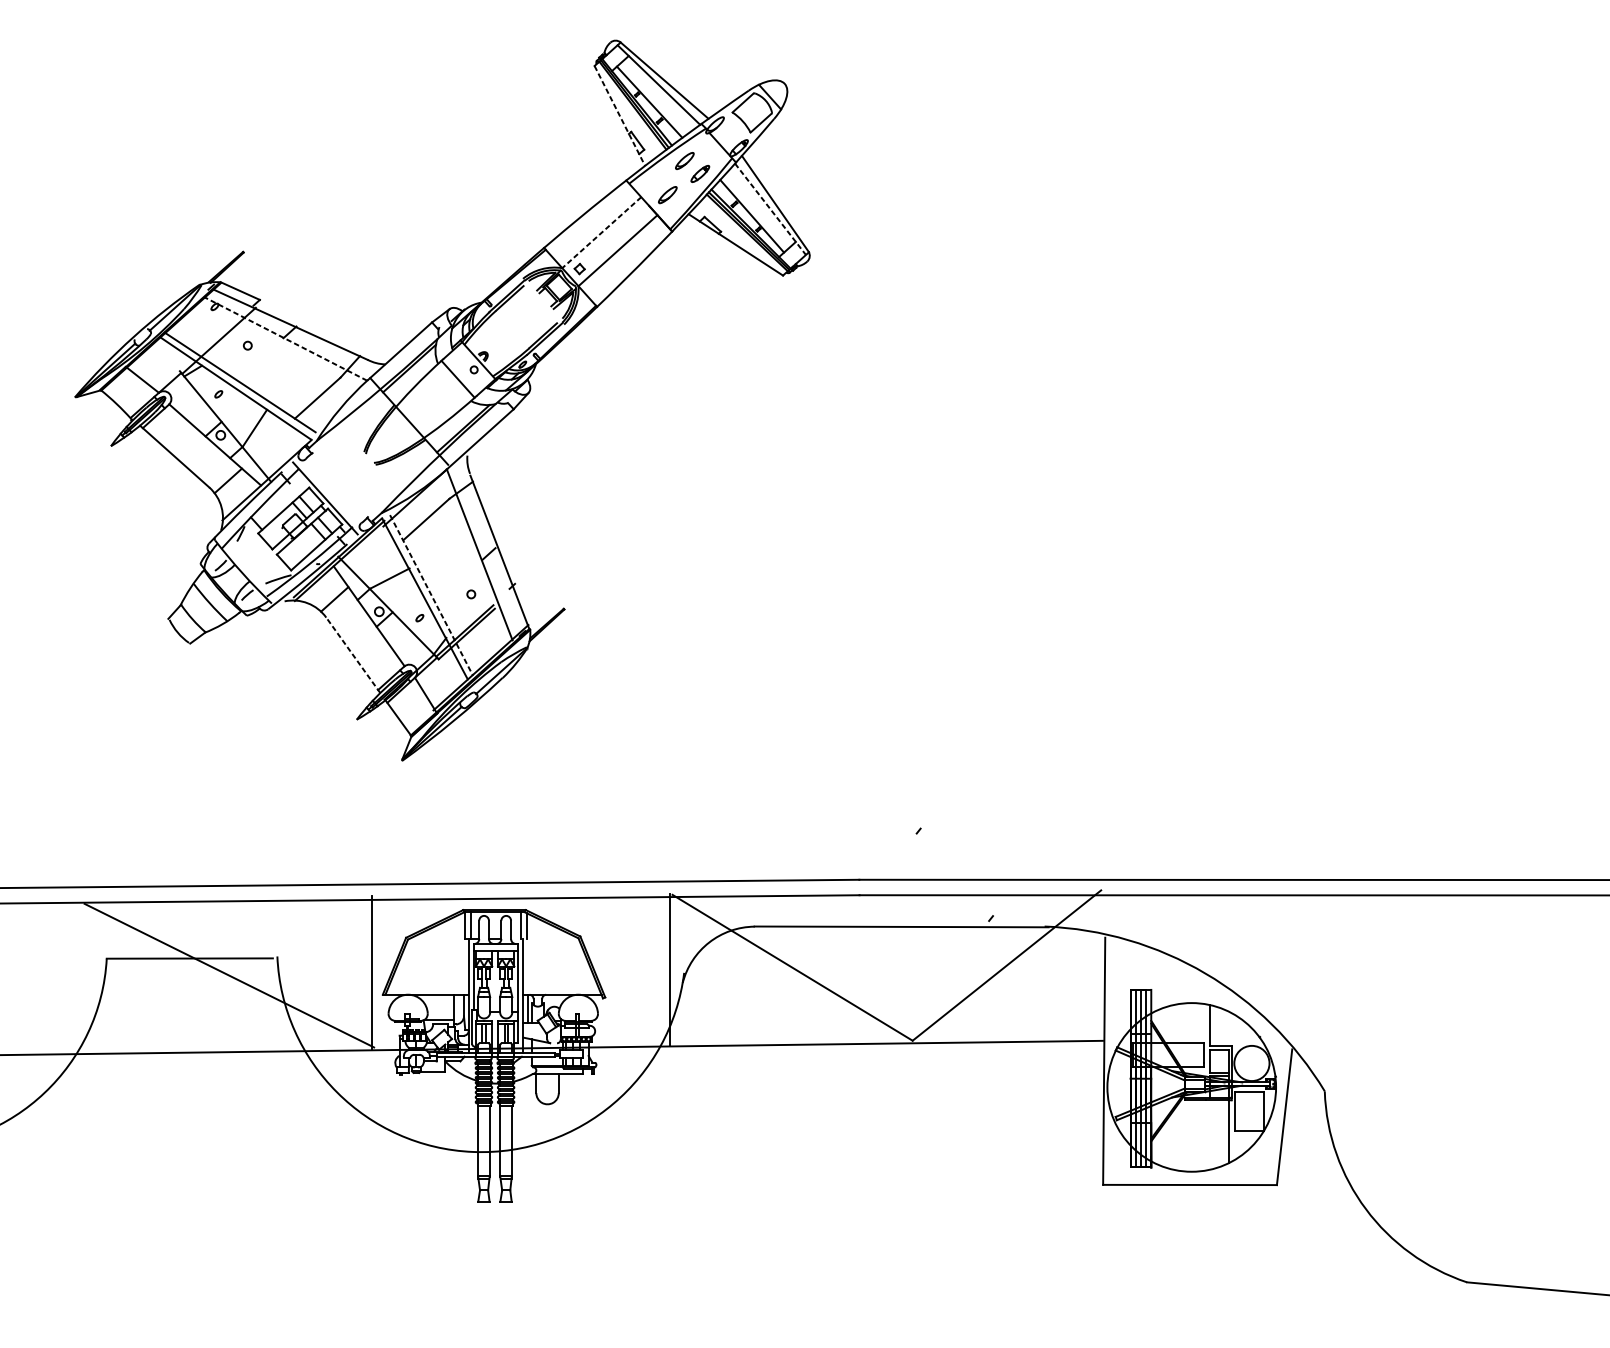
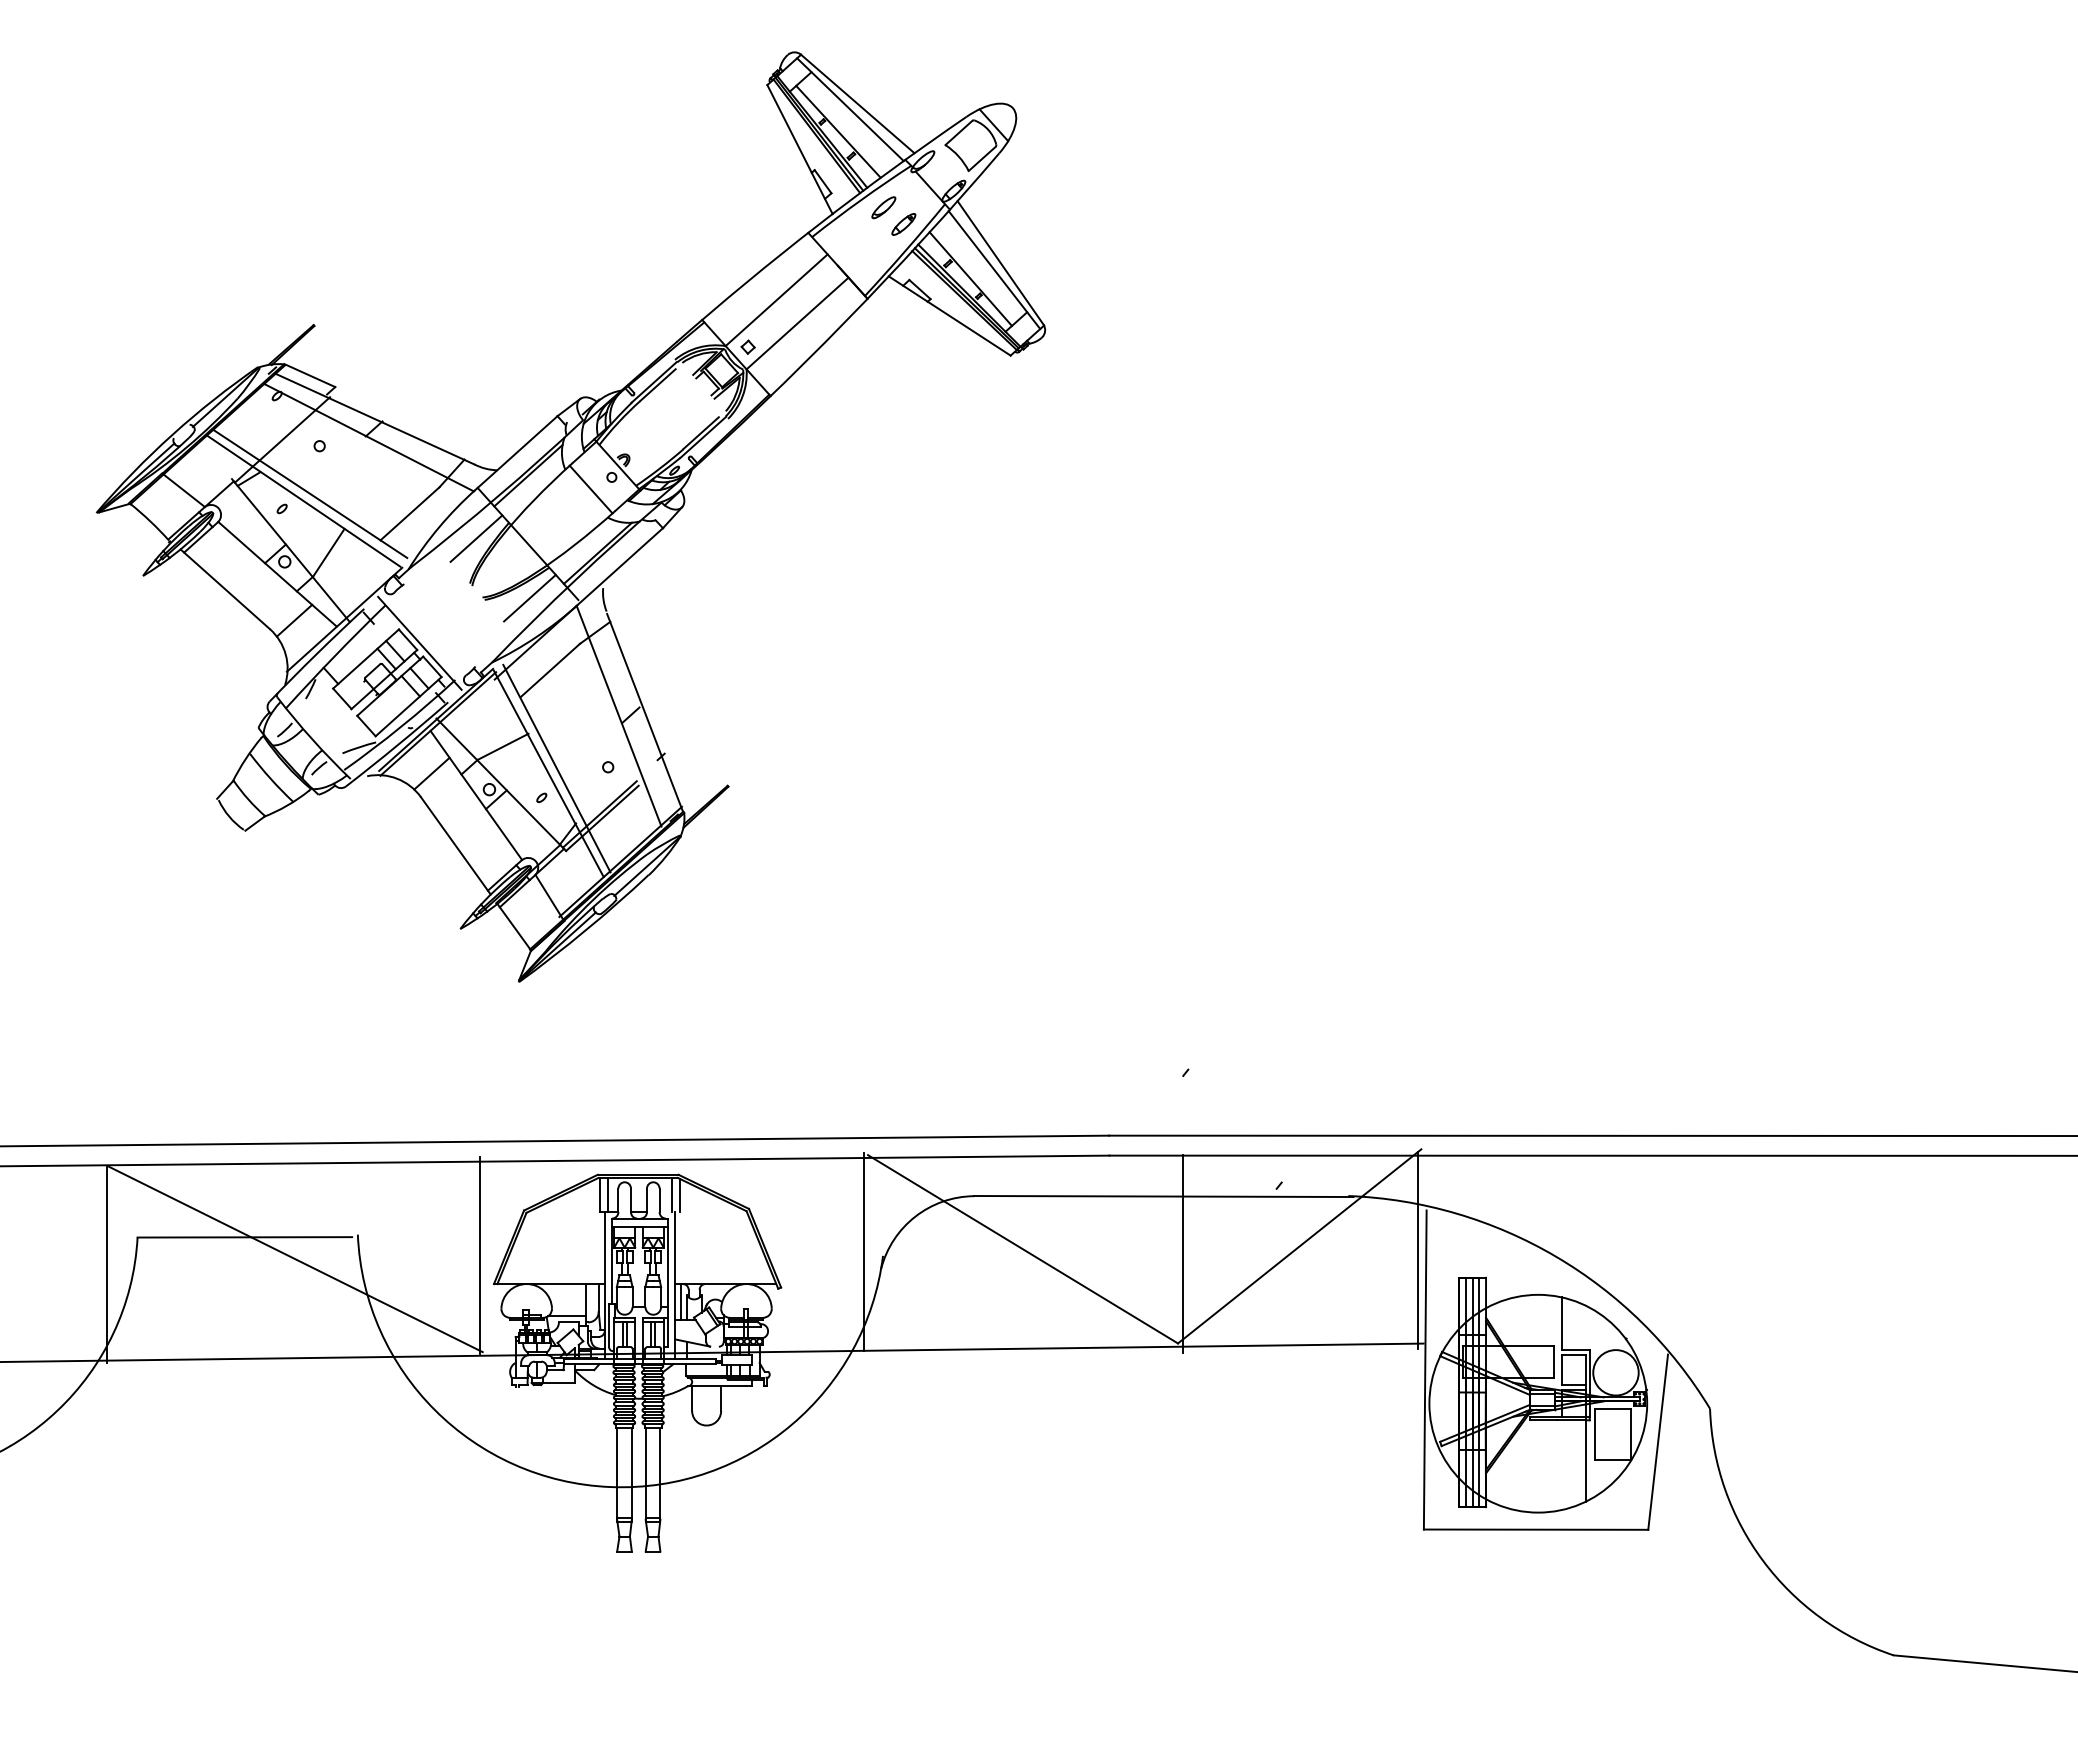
line: (620, 116) -> (800, 150), dashed -> solid
part: (667, 194) -> (861, 251), removed
line: (770, 209) -> (994, 270), dashed -> solid
line: (601, 232) -> (776, 300), dashed -> solid
line: (285, 338) -> (368, 437), dashed -> solid
line: (369, 417) -> (476, 538), added
line: (410, 462) -> (529, 597), added
line: (431, 595) -> (556, 768), dashed -> solid
line: (353, 655) -> (455, 845), dashed -> solid
line: (1098, 967) -> (1418, 1249), added
line: (916, 971) -> (1182, 1253), added
line: (82, 979) -> (106, 1264), added

